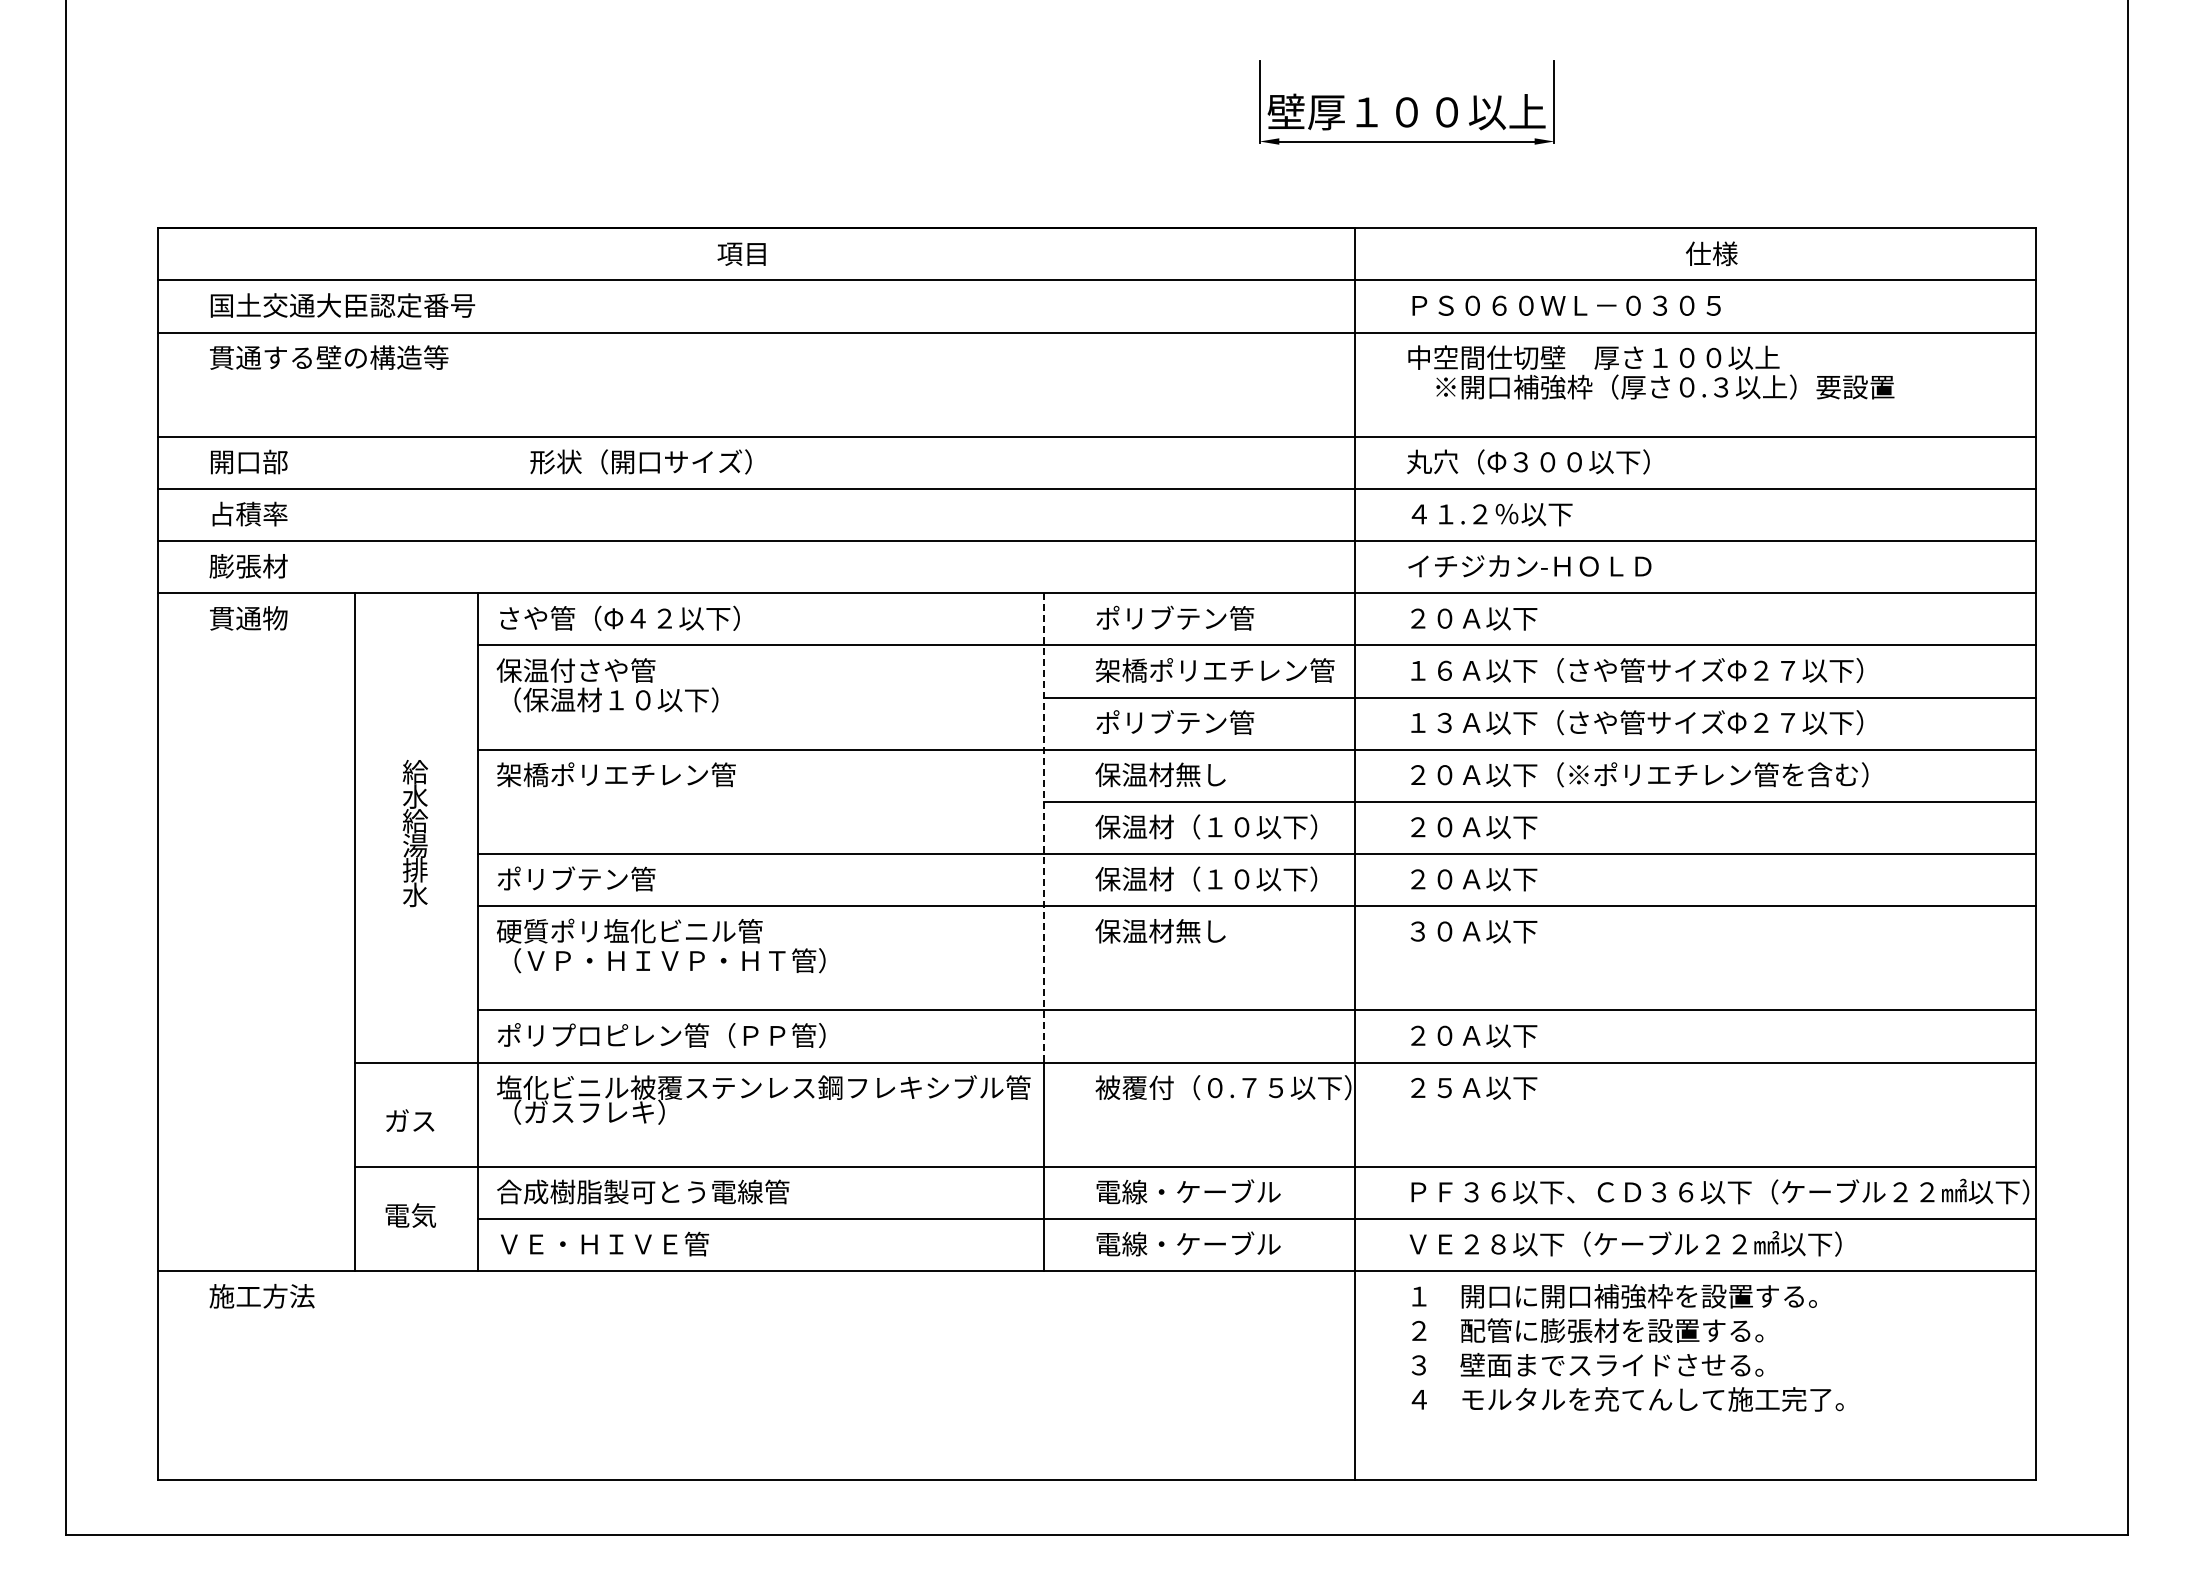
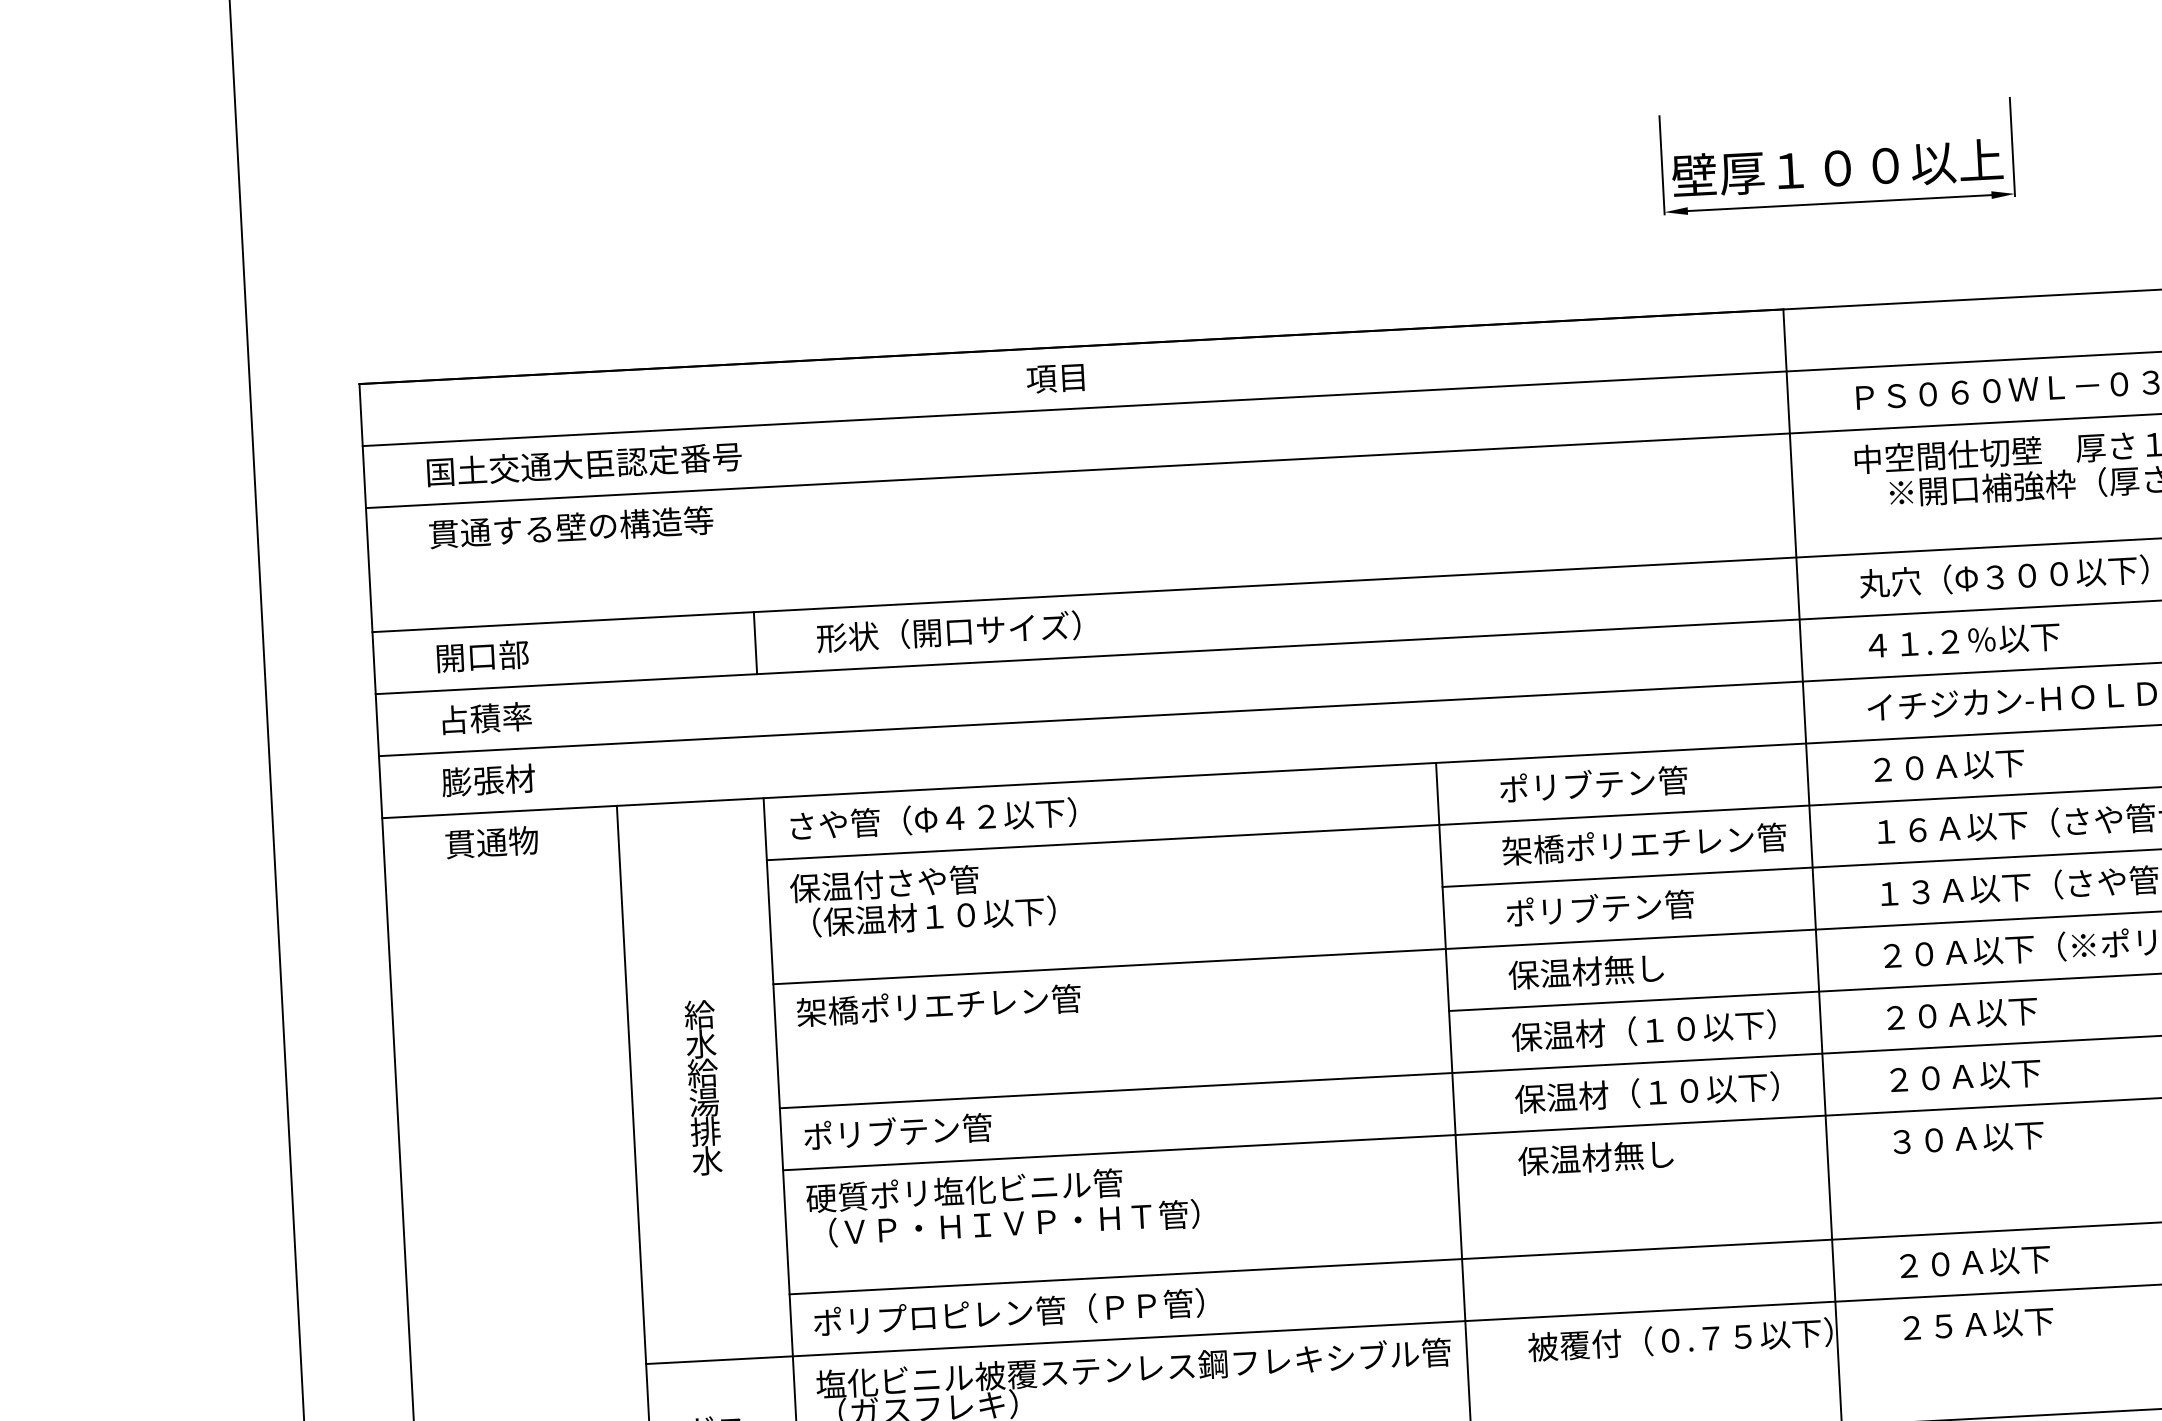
line: (478, 462) -> (755, 642), added
line: (1043, 827) -> (1450, 1041), dashed -> solid

